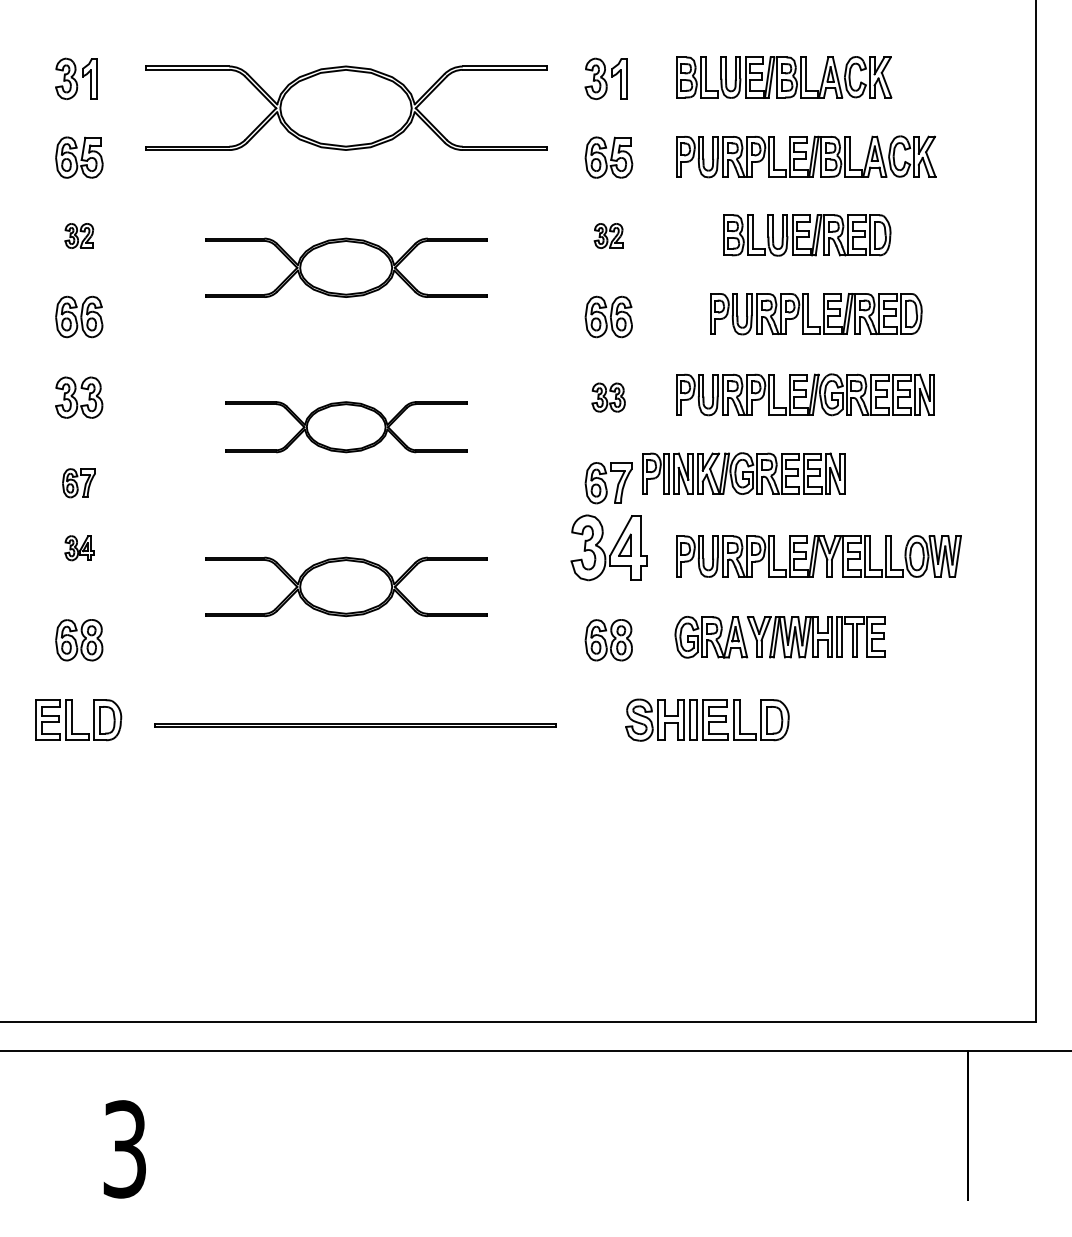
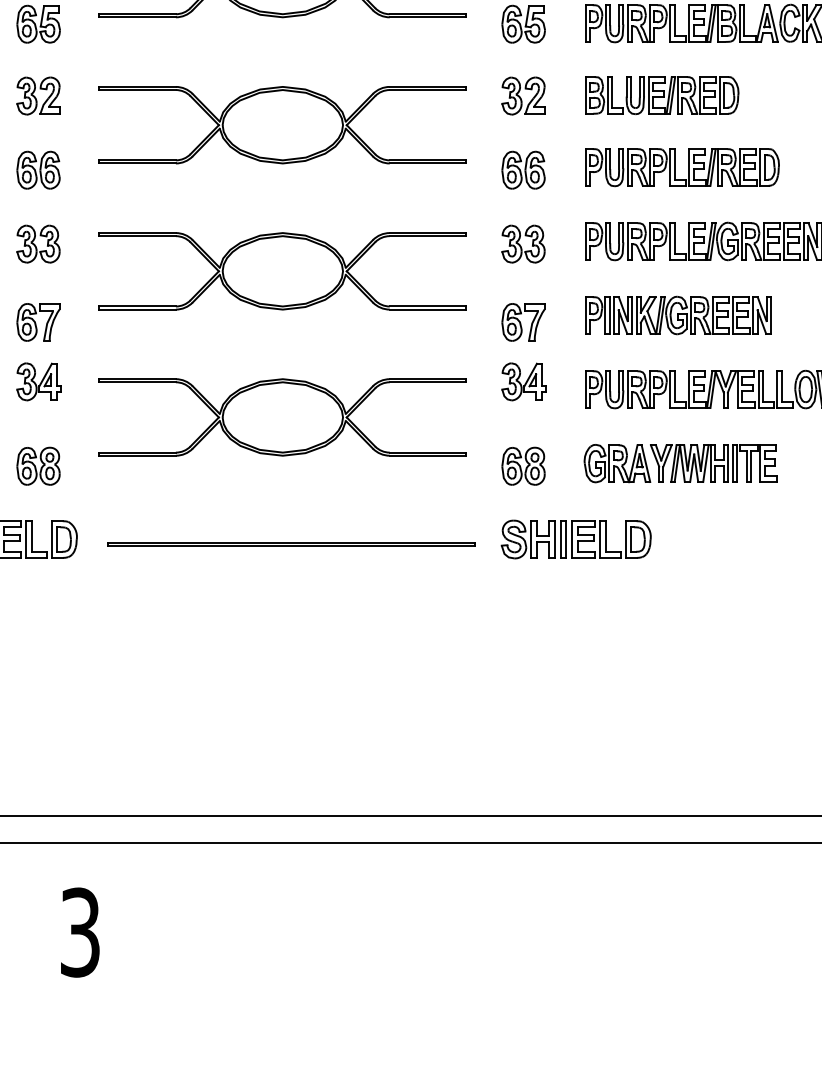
part: (79, 235) -> (38, 95), size x1.67
part: (608, 235) -> (523, 95), size x1.67
part: (807, 235) -> (662, 95), moved
part: (346, 267) -> (283, 124), size x1.43
part: (823, 314) -> (689, 167), moved
part: (608, 397) -> (523, 243), size x1.43
part: (346, 426) -> (283, 270), size x1.67
part: (743, 473) -> (678, 315), moved
part: (78, 483) -> (37, 322), size x1.43
part: (79, 548) -> (38, 382), size x1.67
part: (608, 548) -> (523, 382), size x0.62
part: (346, 586) -> (283, 417), size x1.43
part: (707, 719) -> (576, 538), moved

